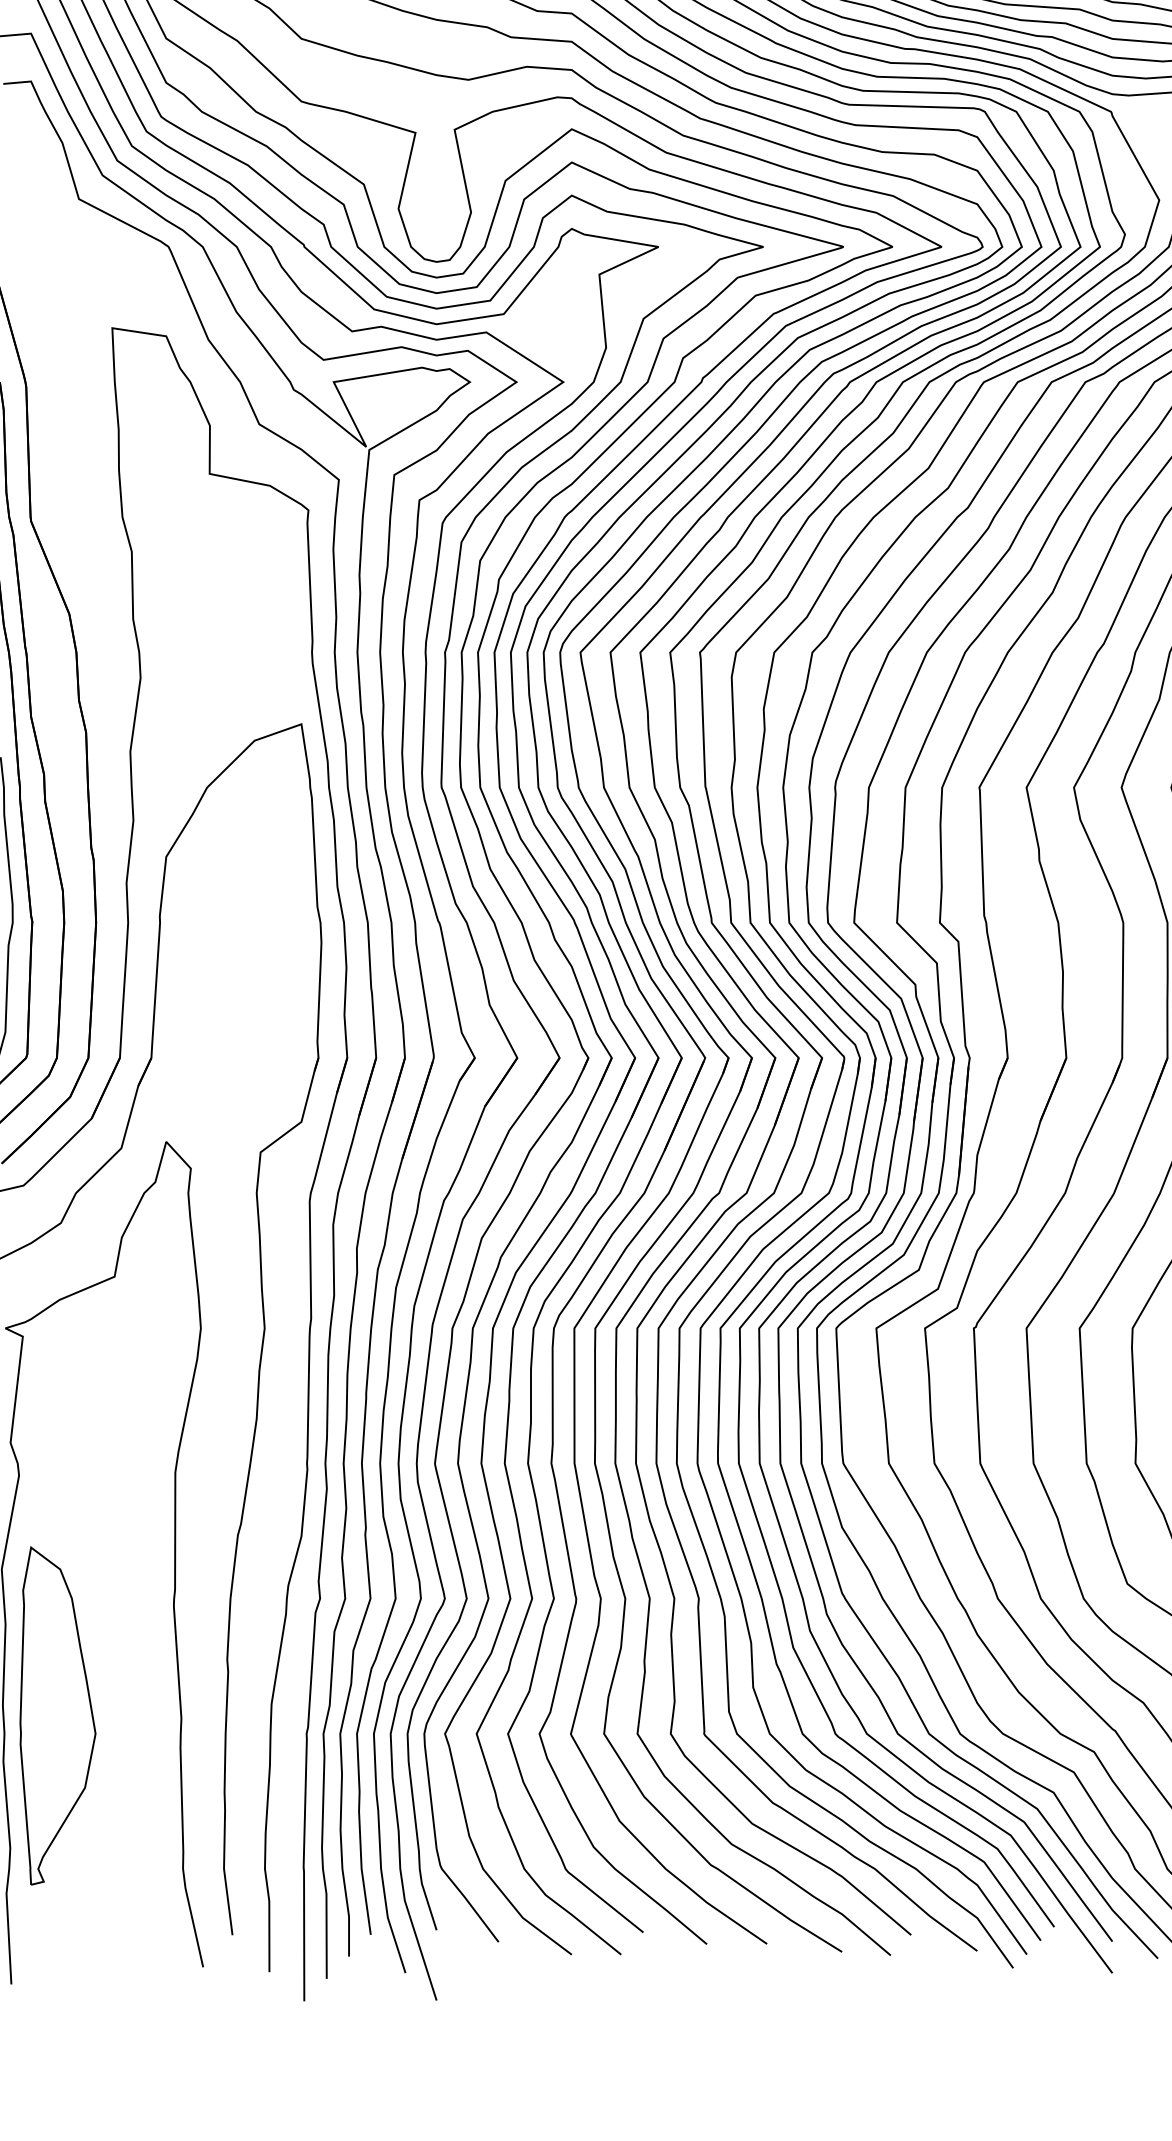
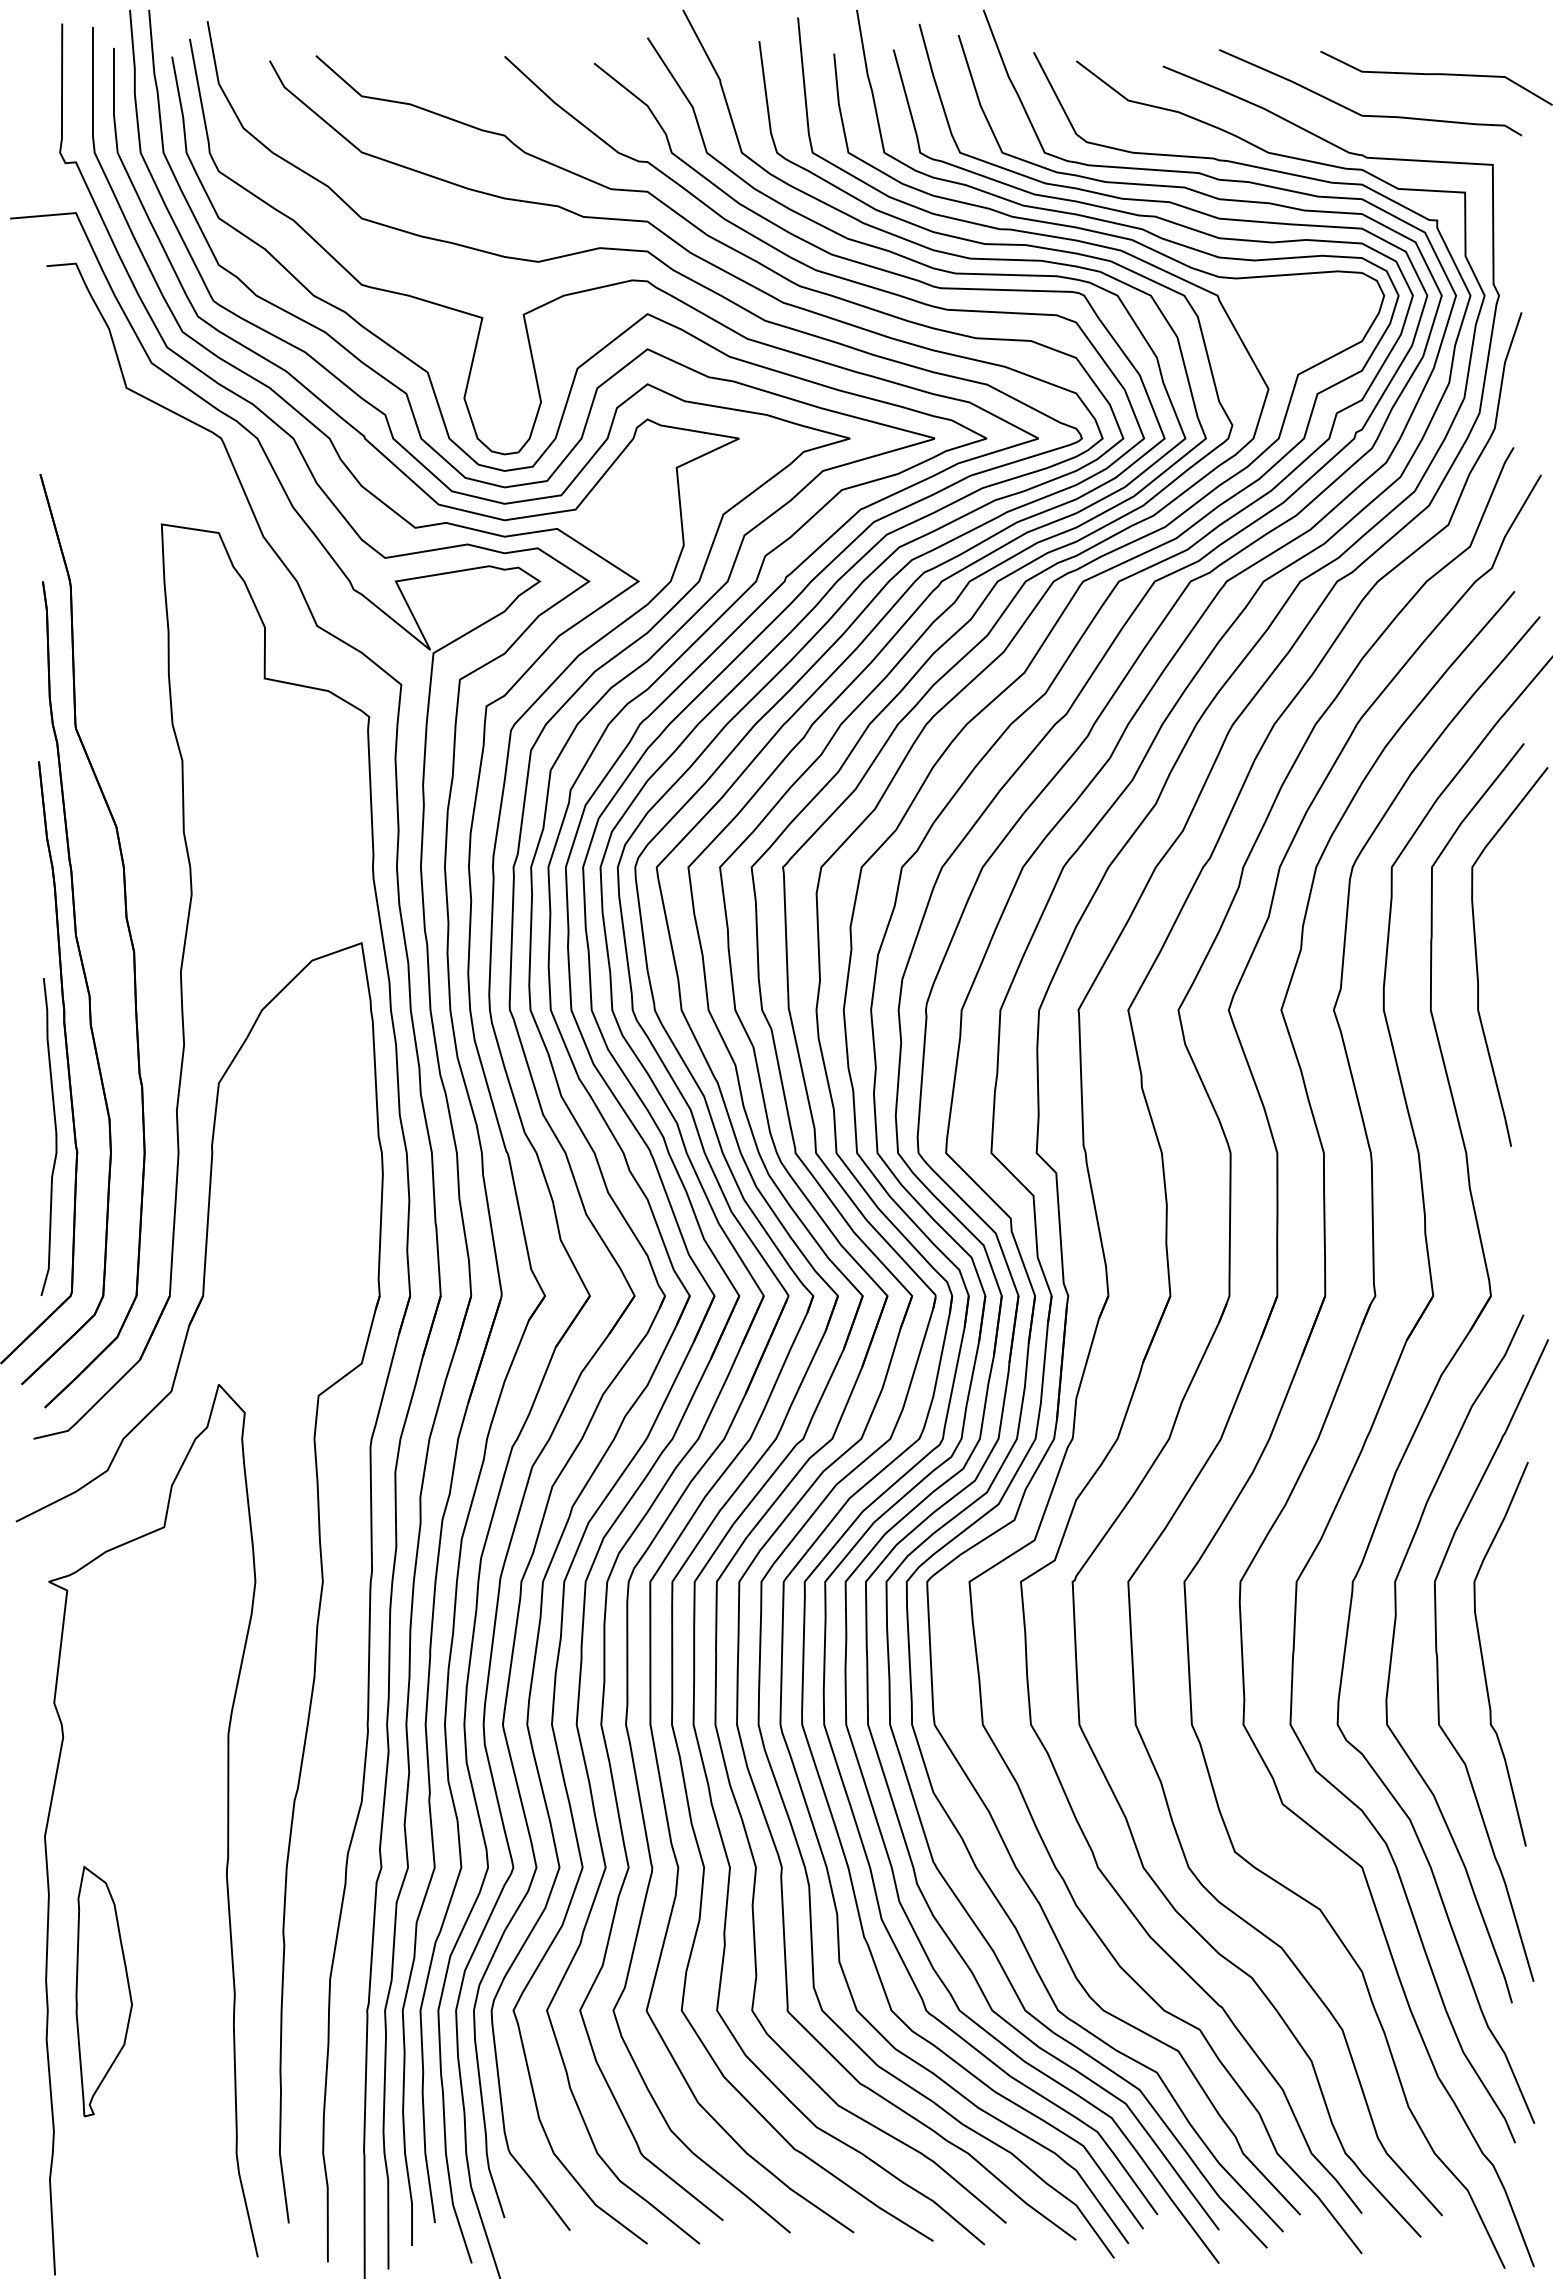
part: (57, 1715) -> (103, 1991), size x0.7

